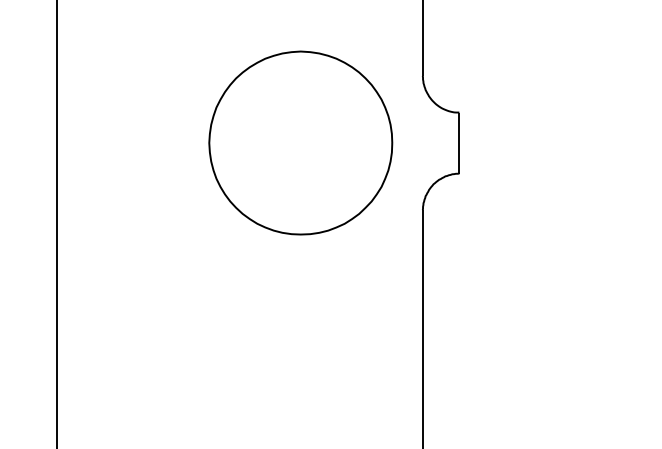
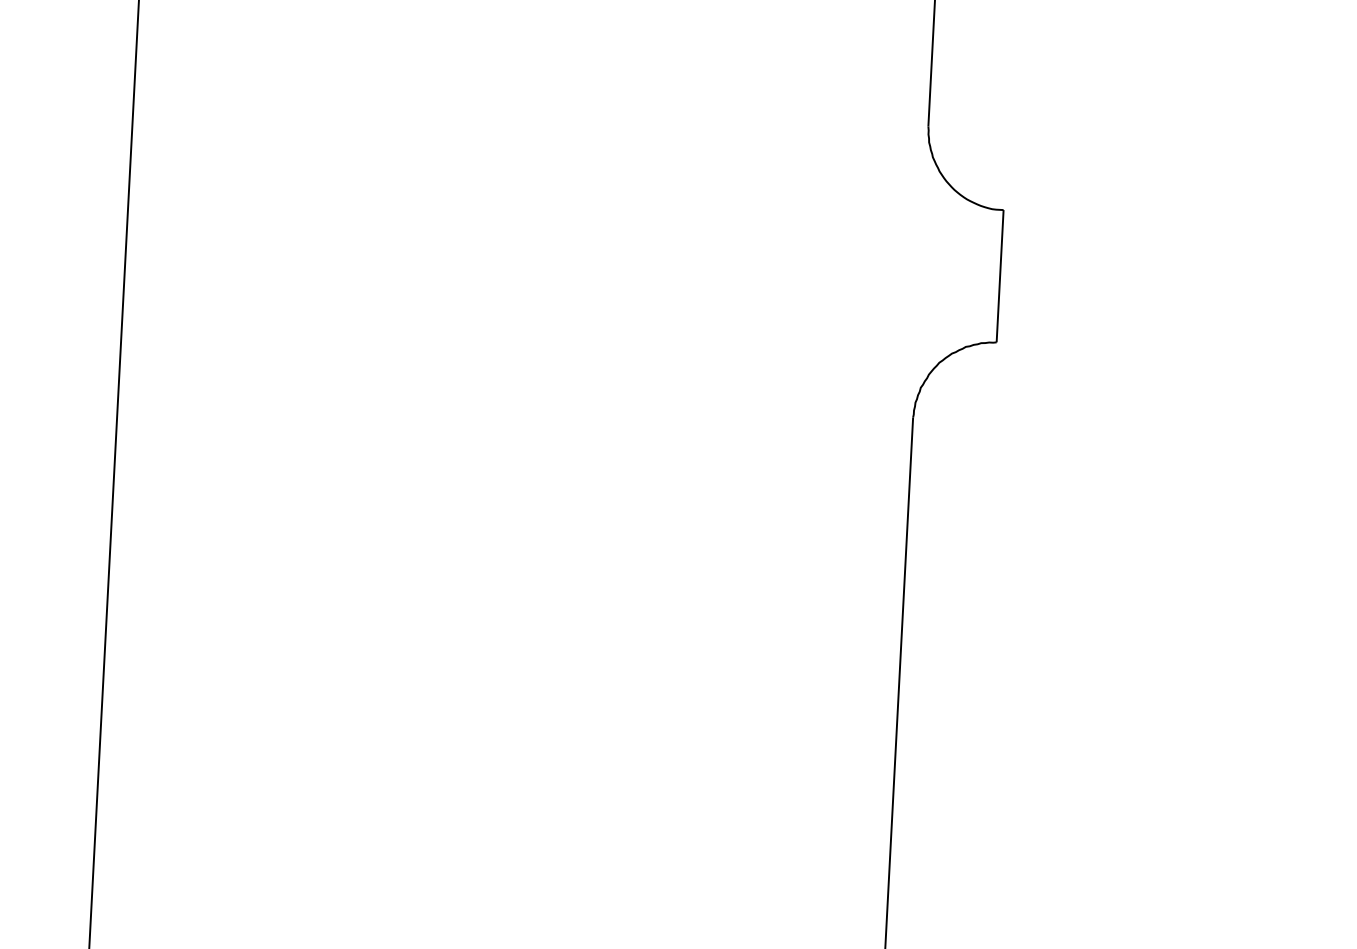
part: (300, 142) -> (655, 256), removed

